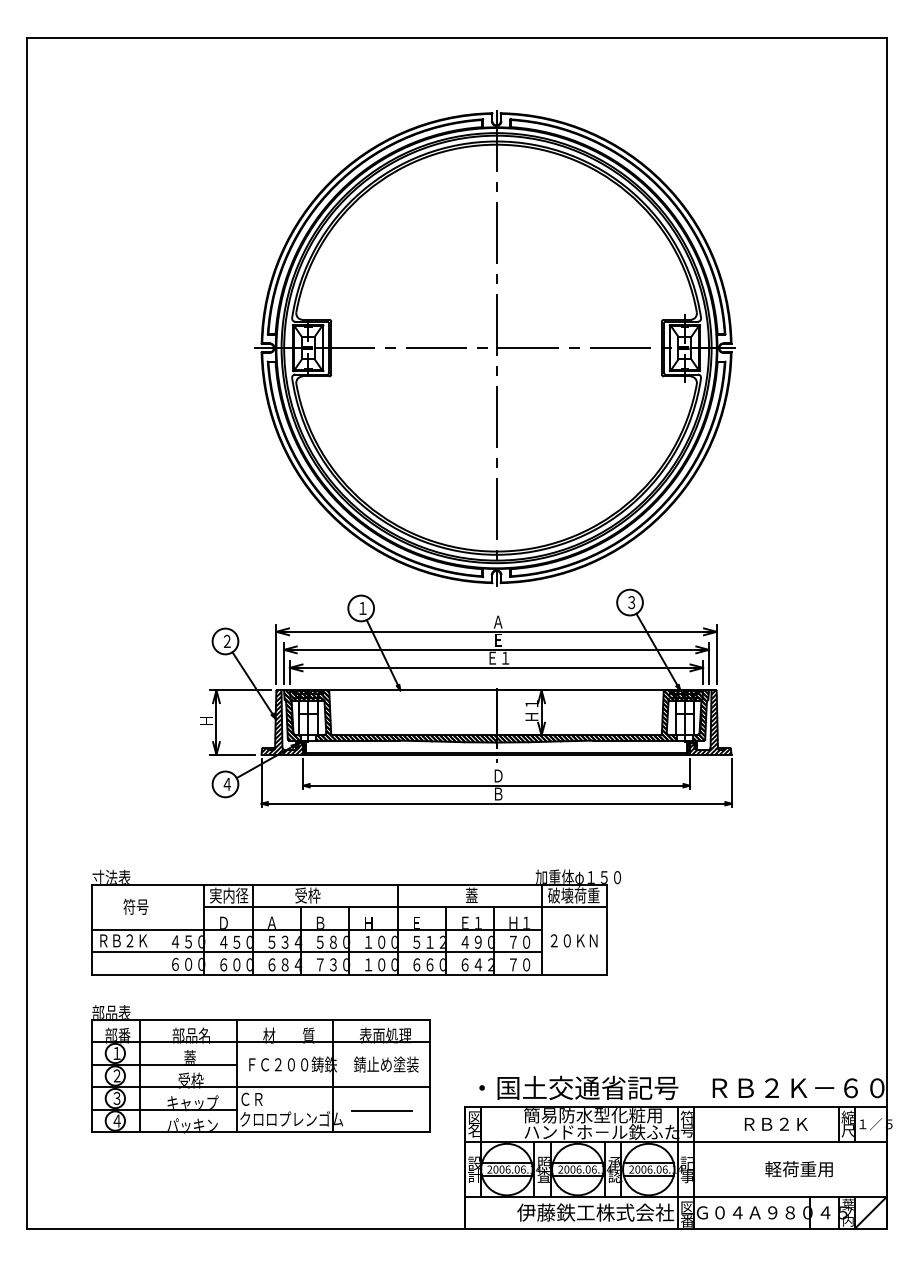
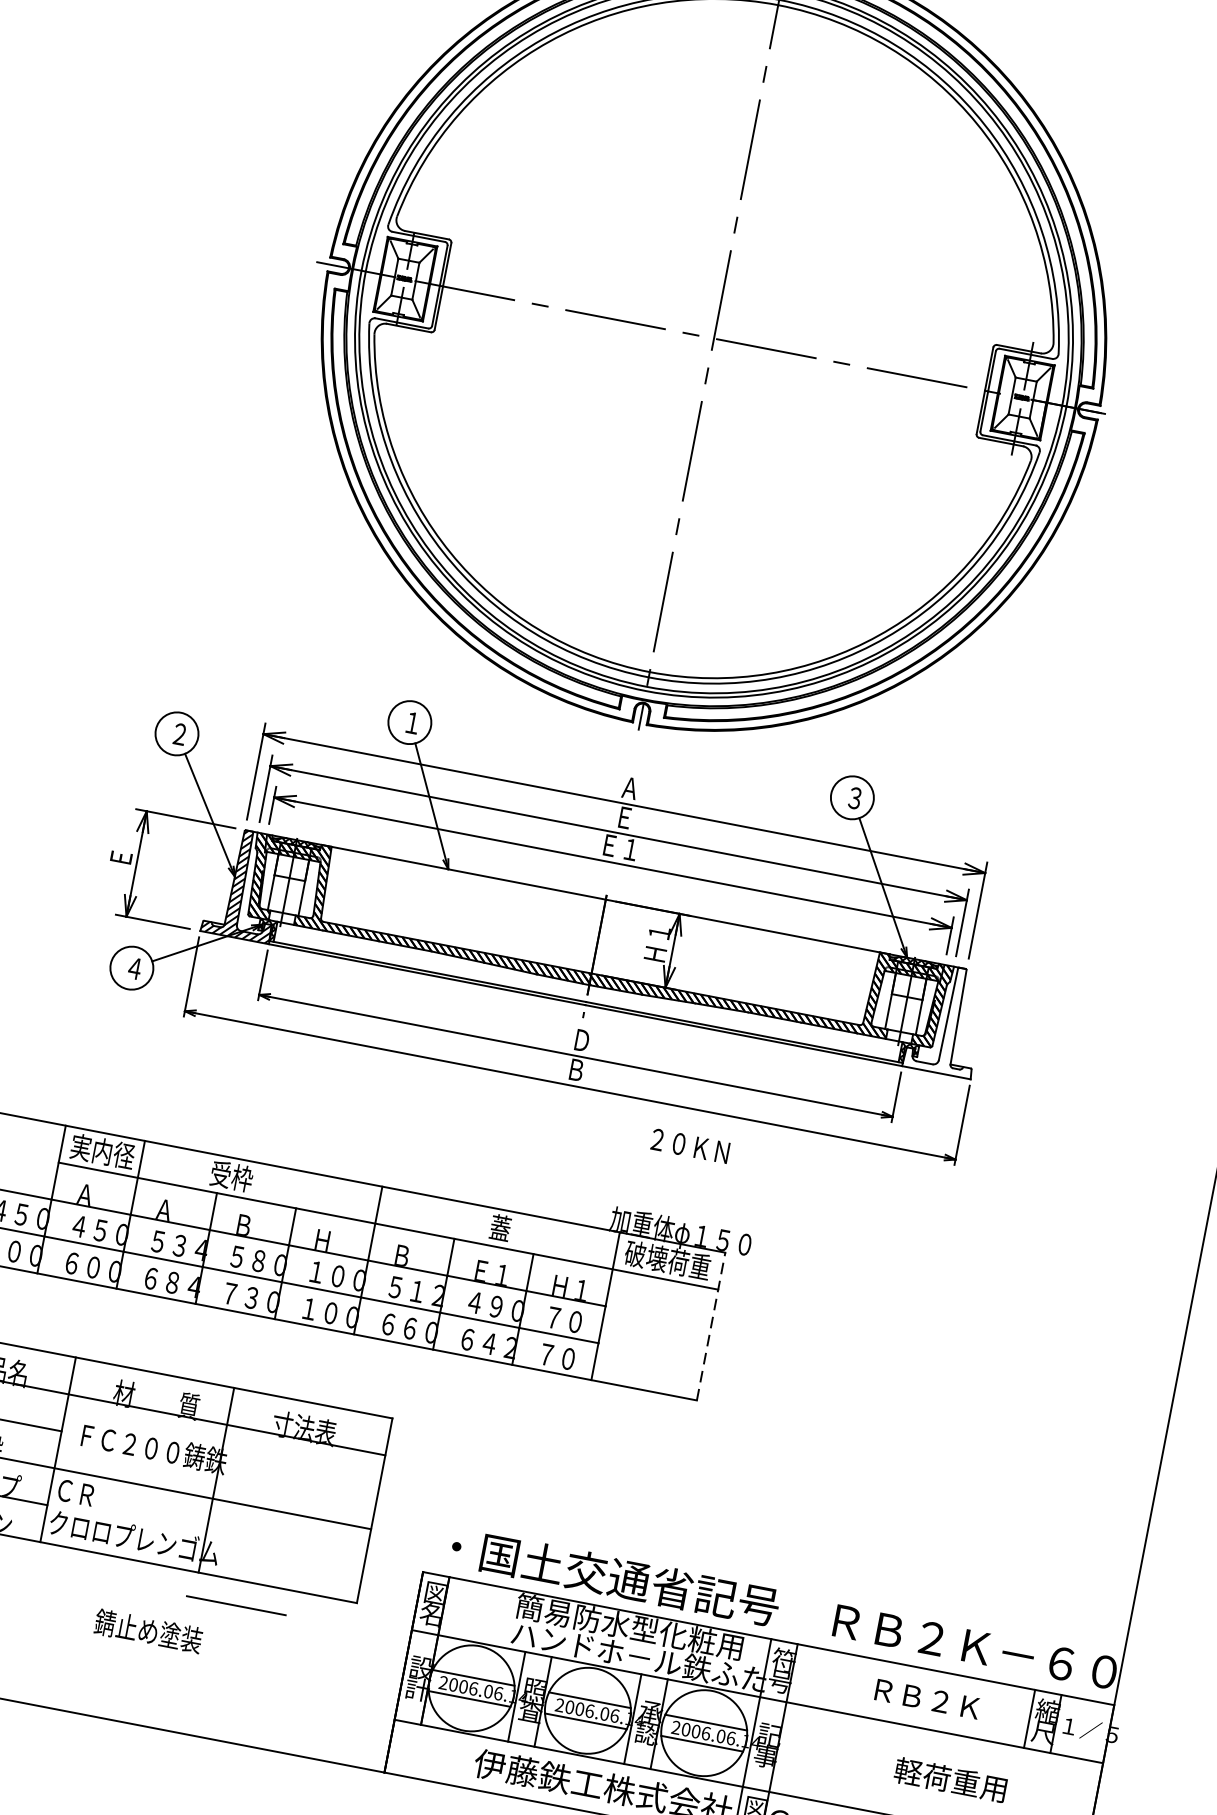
text: (206, 720) -> (120, 857), Ｈ -> Ｅ
hatch: (710, 722) -> (946, 1019), removed
text: (223, 922) -> (85, 1193), Ｄ -> Ａ
text: (416, 922) -> (401, 1254), Ｅ -> Ｂ
line: (606, 929) -> (710, 1326), solid -> dashed
text: (573, 940) -> (689, 1145), moved
text: (385, 1035) -> (314, 1430), 表面処理 -> 寸法表
text: (386, 1064) -> (148, 1631), moved
line: (381, 1110) -> (235, 1605), moved

